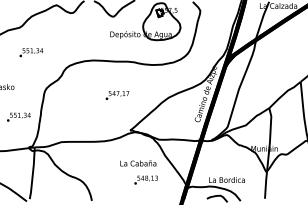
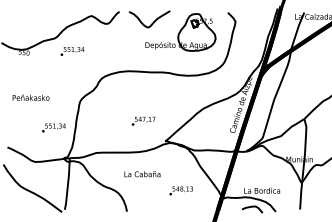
text: (31, 52) -> (72, 51), moved
text: (117, 94) -> (143, 120), moved
text: (138, 163) -> (142, 174), moved

